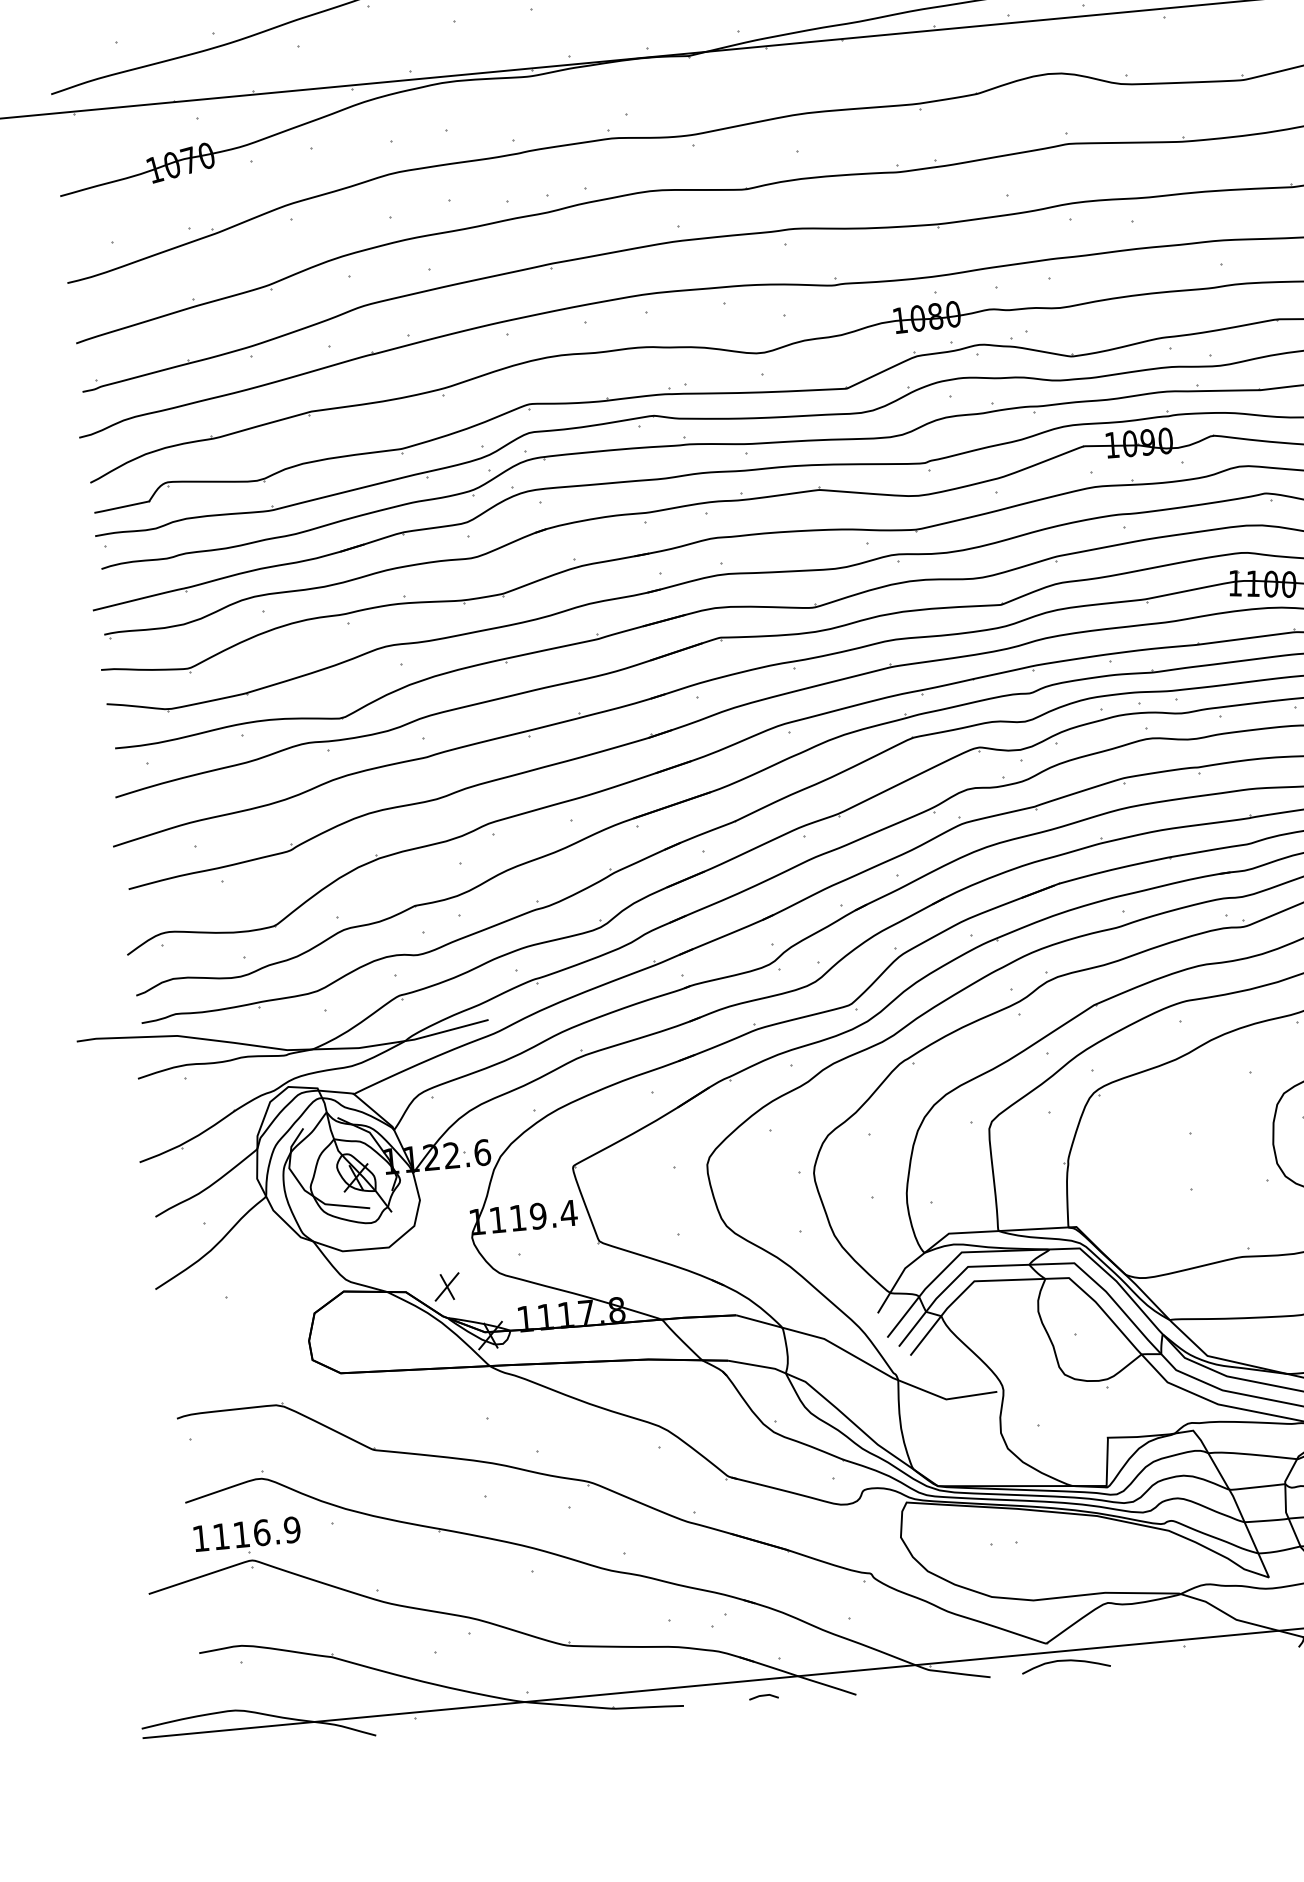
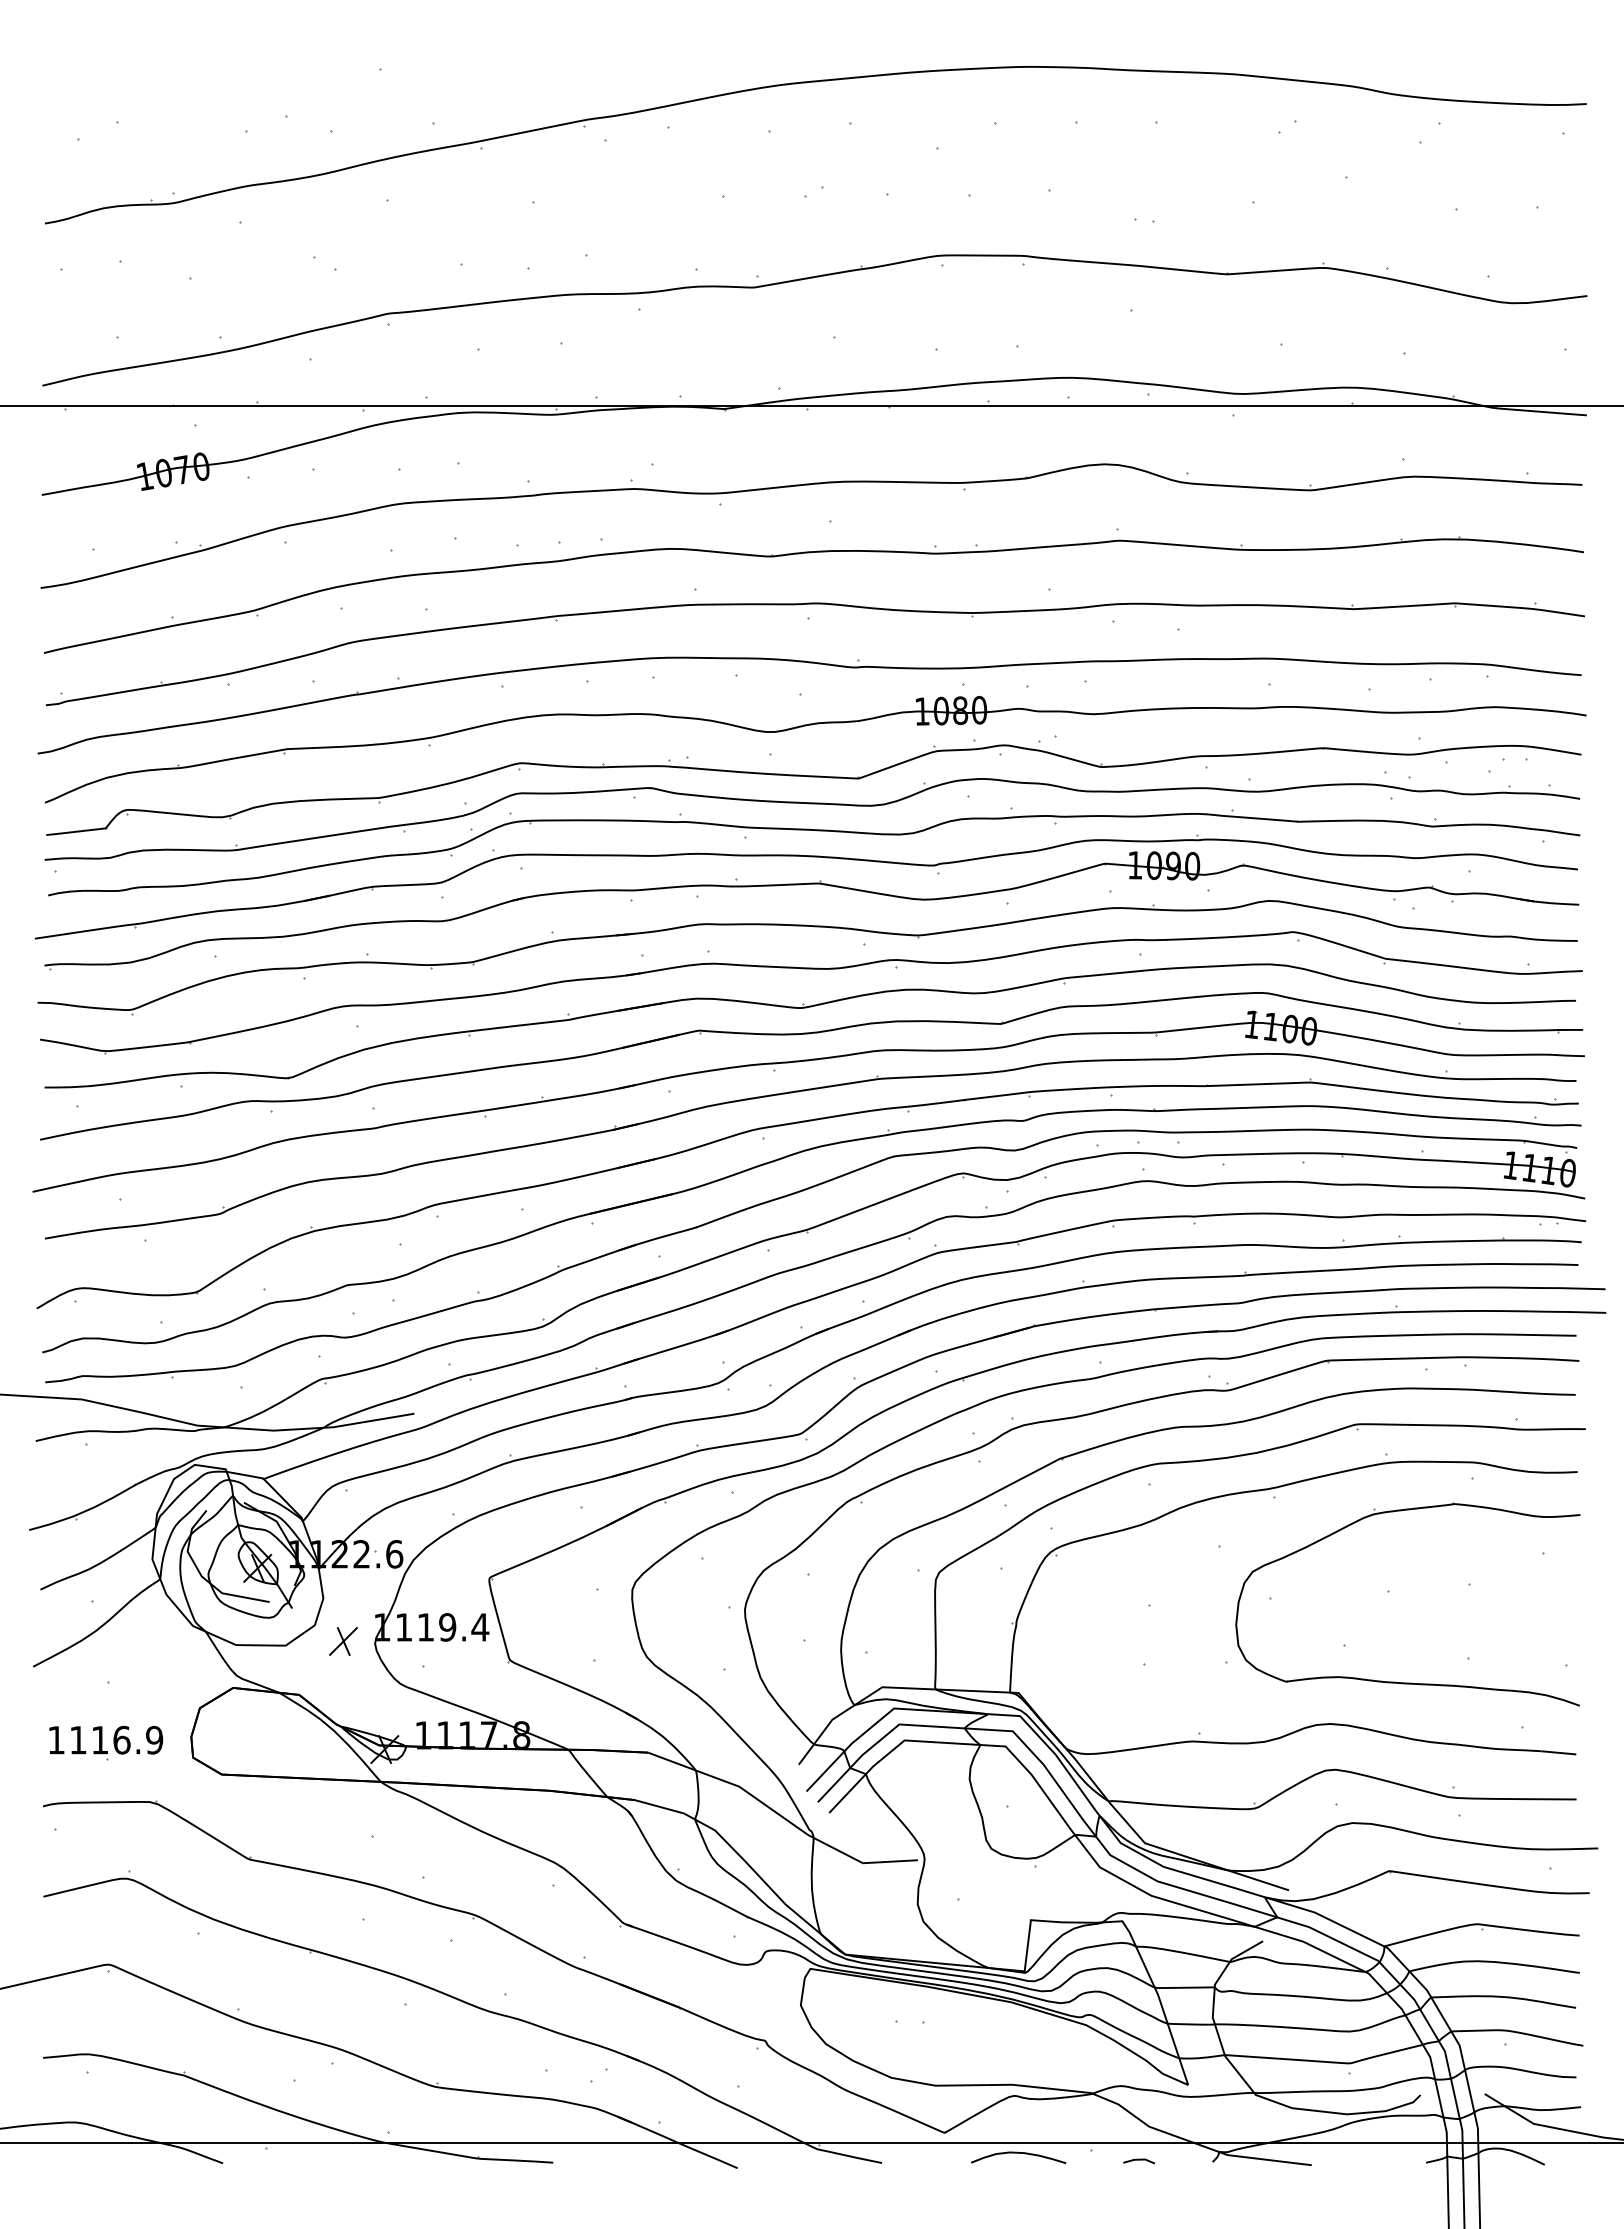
part: (447, 1287) -> (343, 1641), moved
part: (247, 1536) -> (106, 1742), moved
curve: (1065, 1661) -> (1018, 2153), moved
line: (763, 1696) -> (1138, 2160), moved

